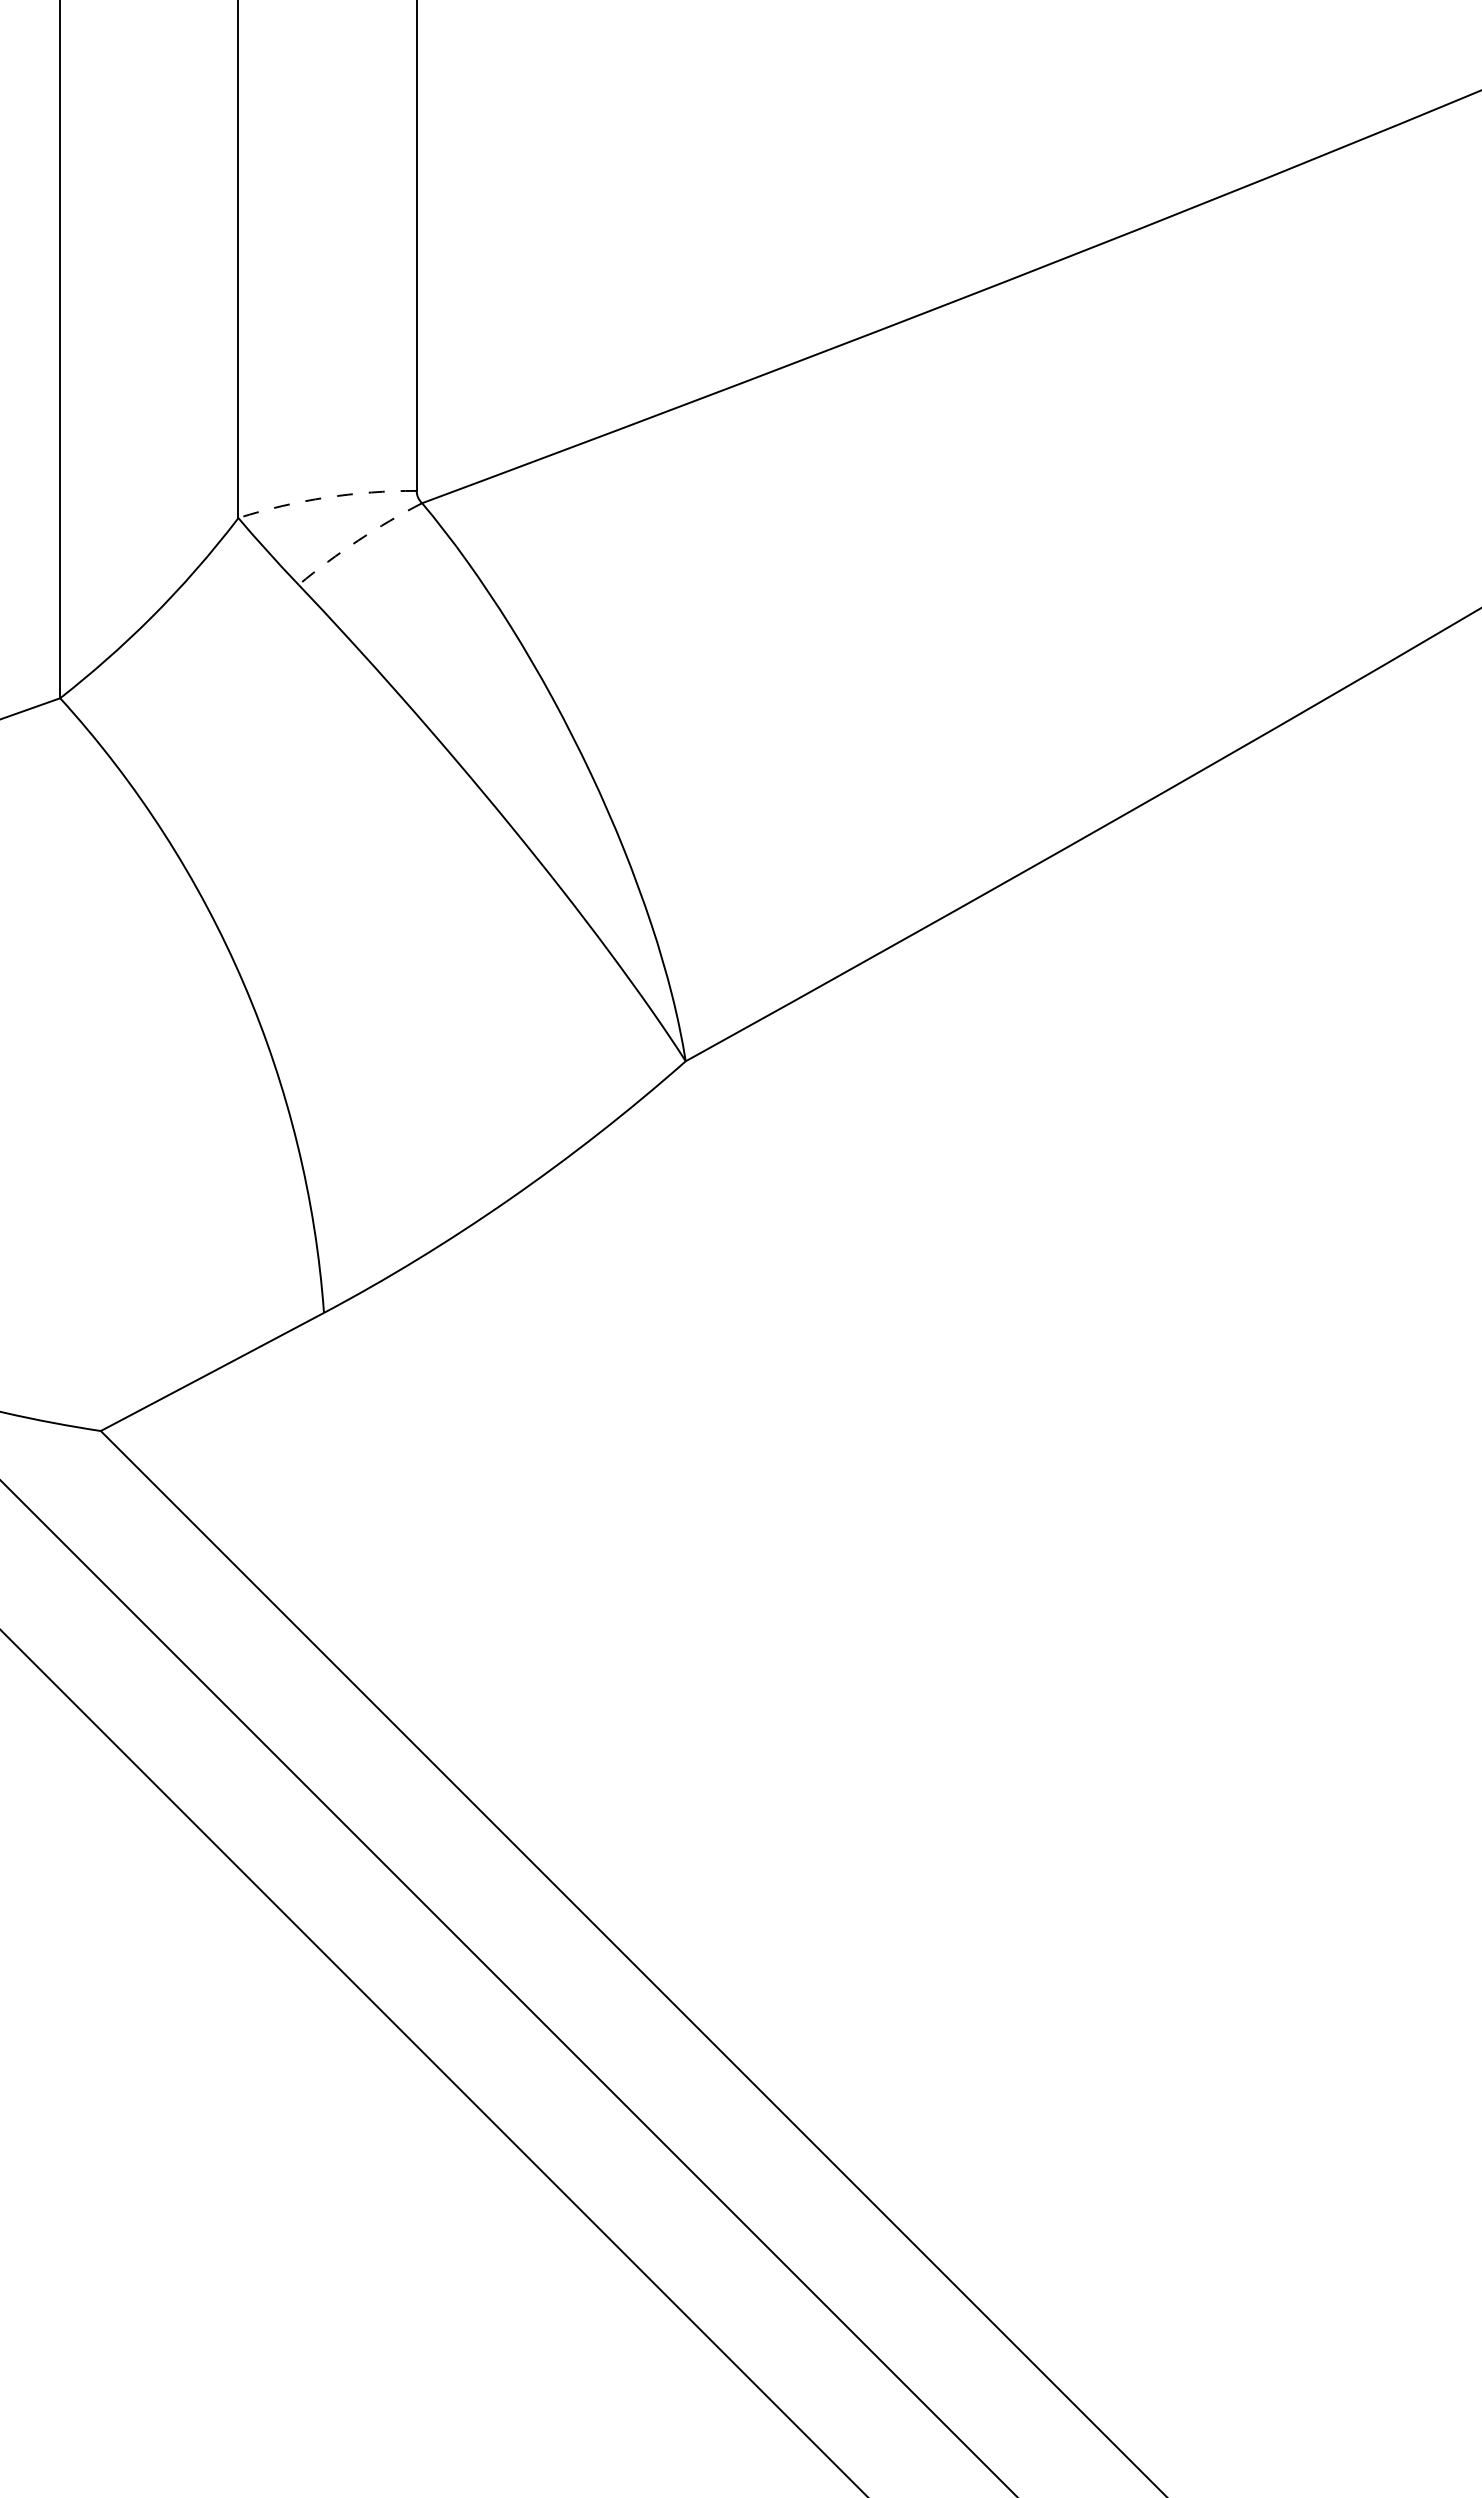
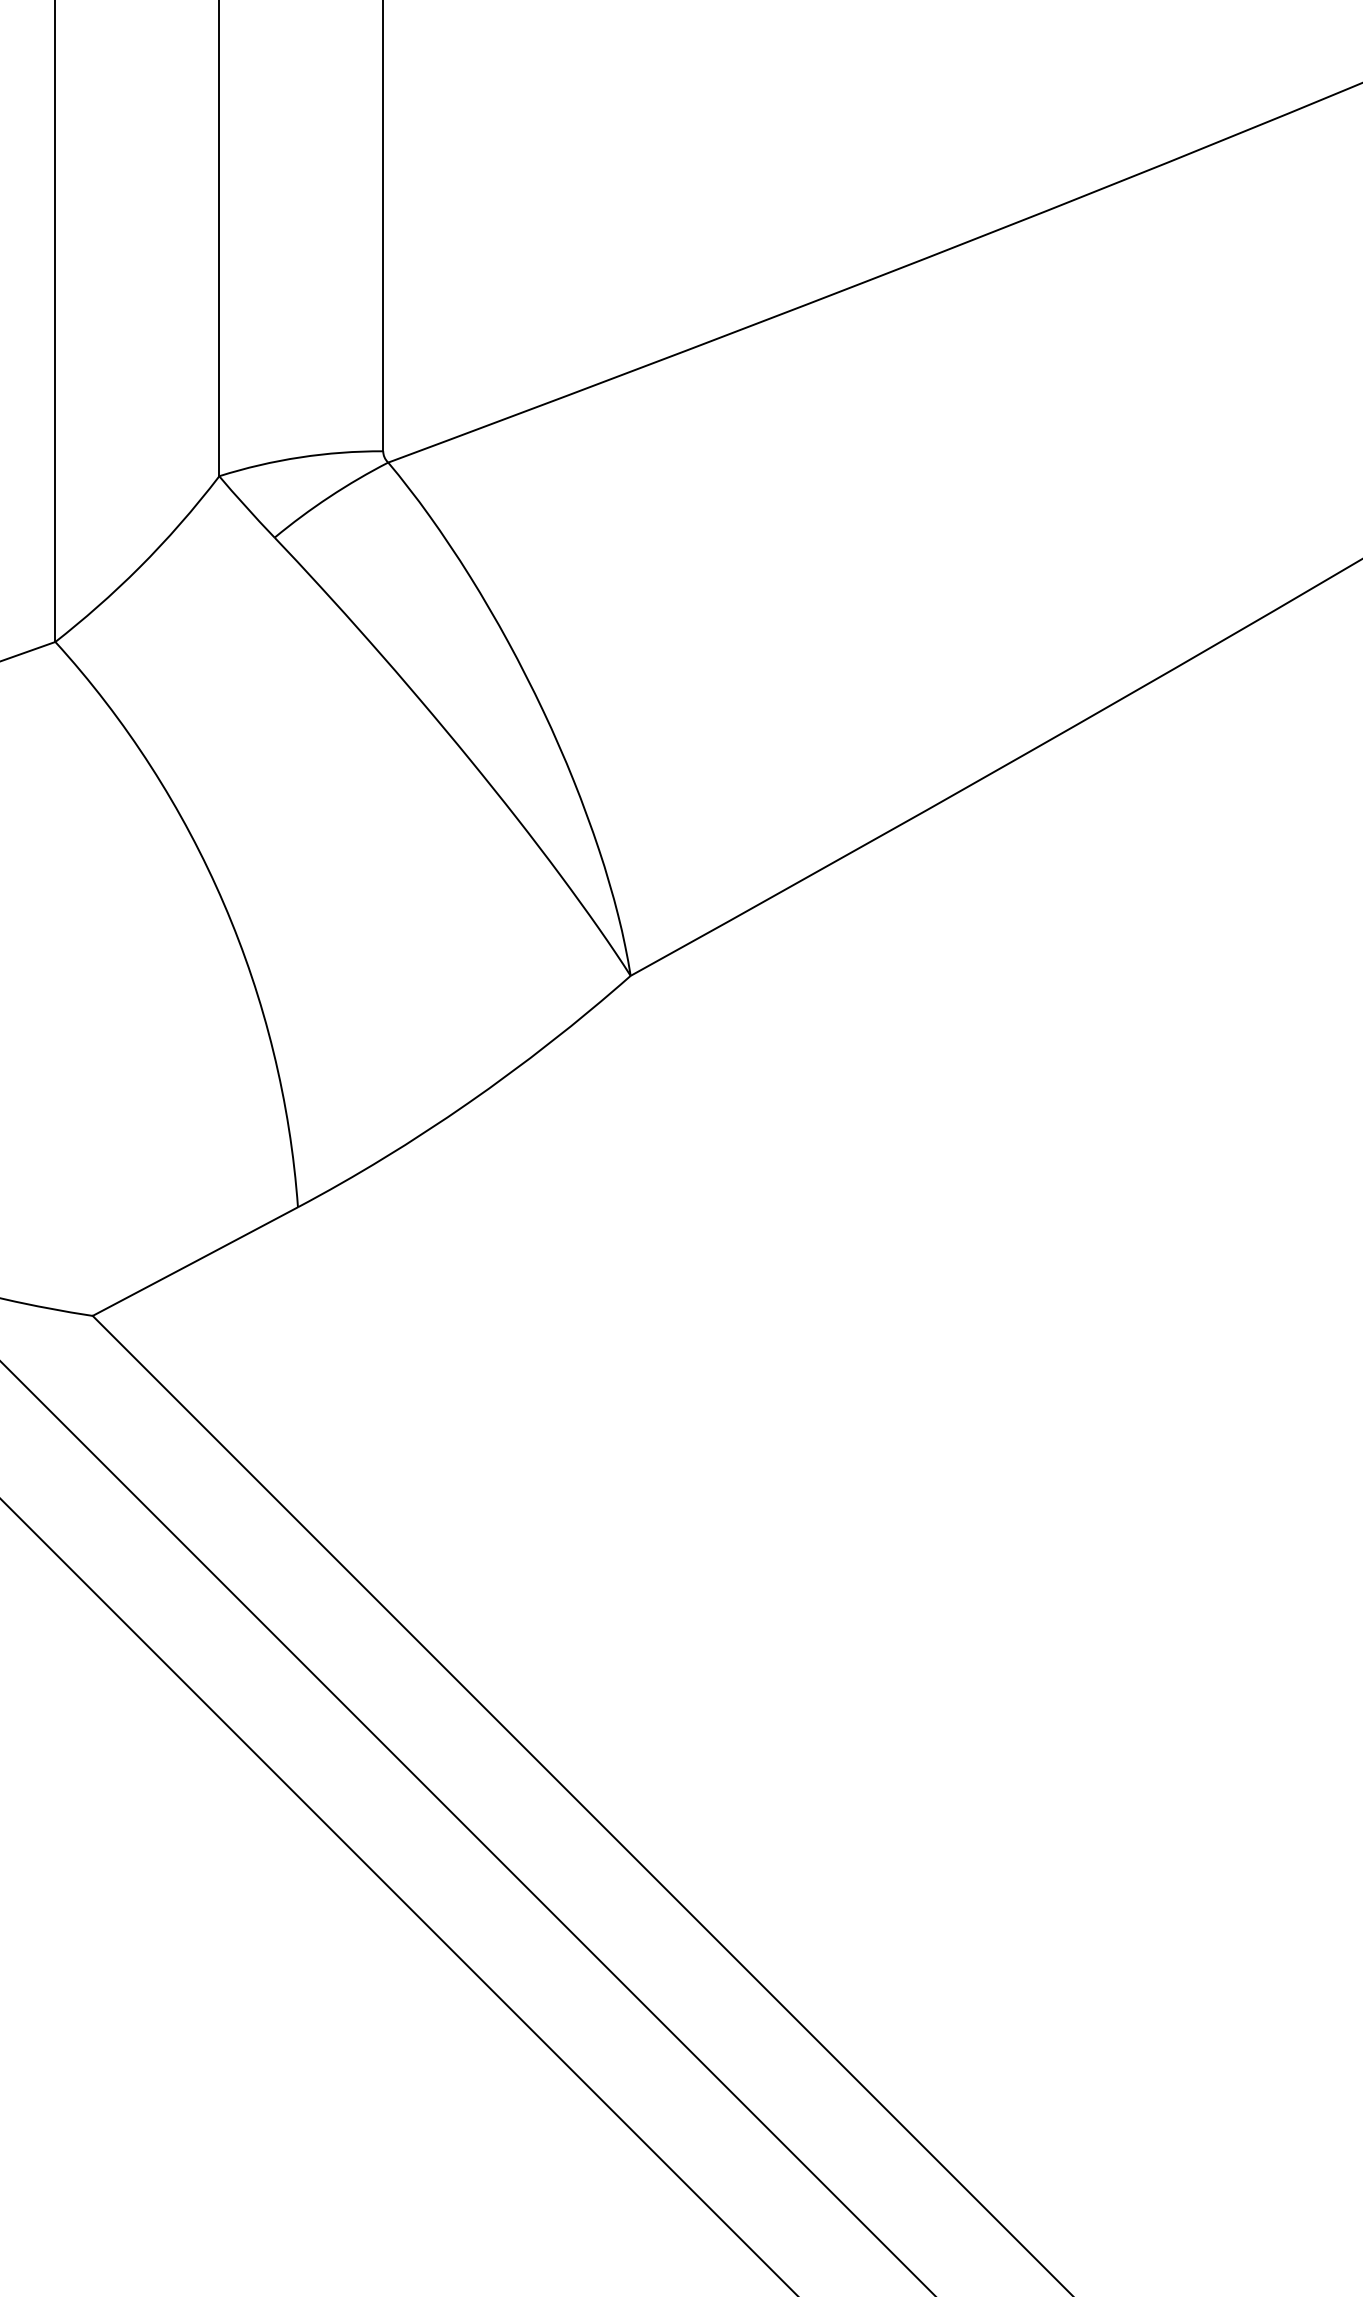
arc: (326, 497) -> (300, 457), dashed -> solid
arc: (358, 540) -> (329, 496), dashed -> solid

